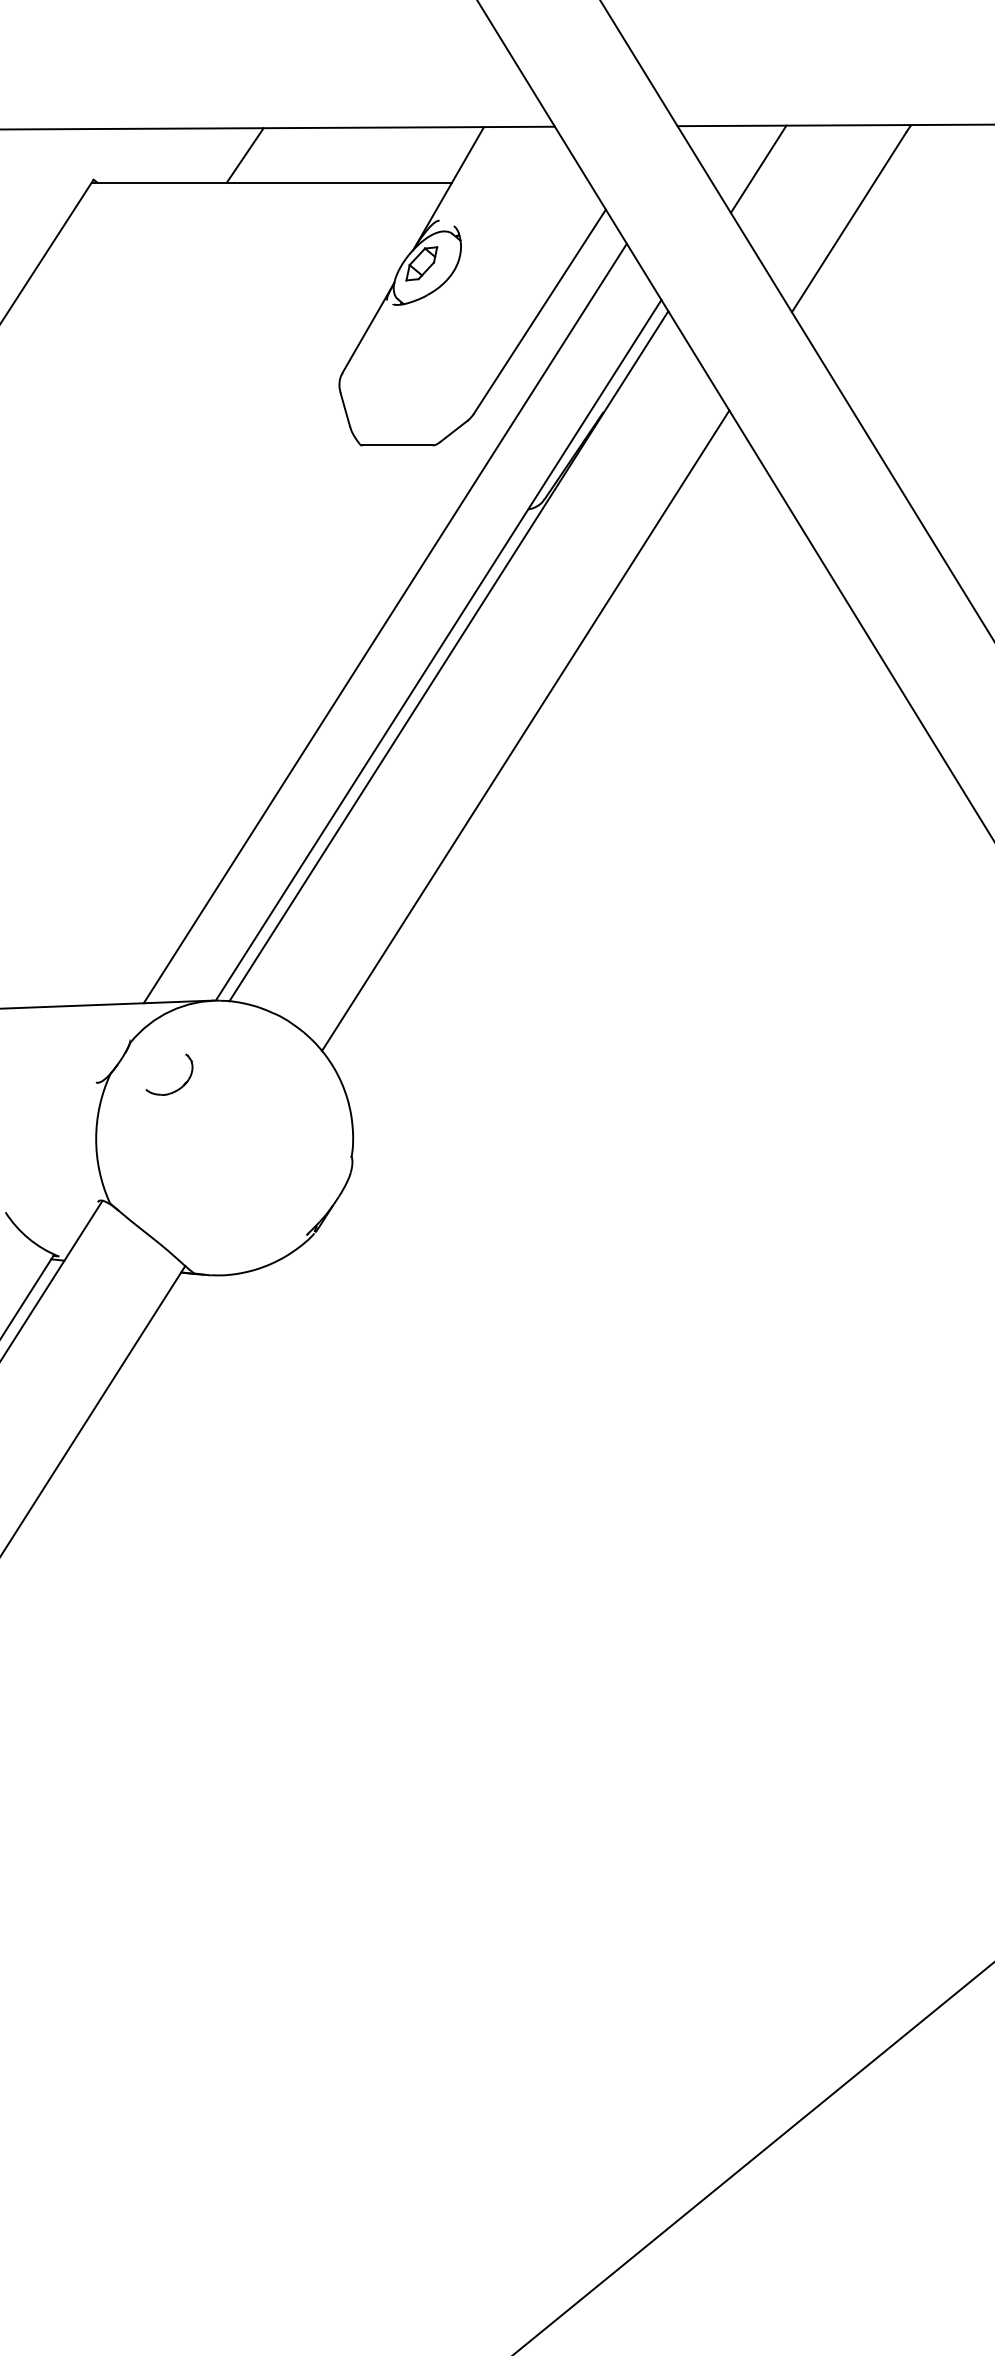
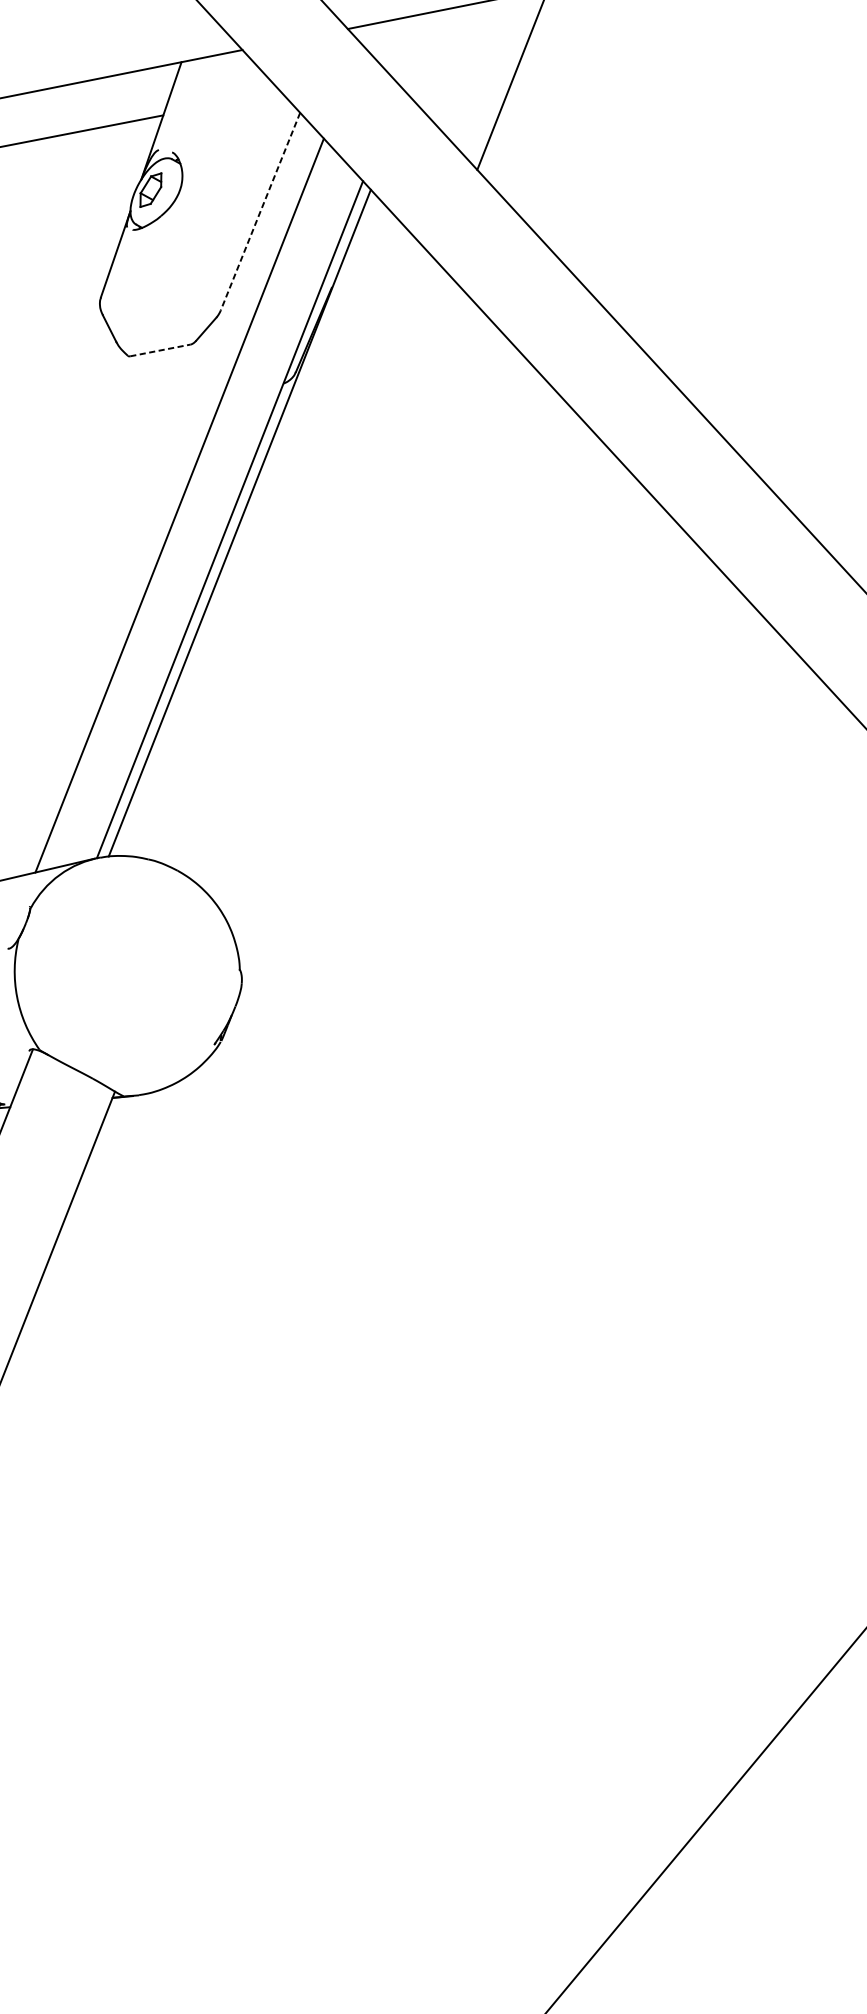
line: (758, 168) -> (424, 51), removed
line: (539, 311) -> (260, 211), solid -> dashed
line: (398, 445) -> (161, 350), solid -> dashed
line: (525, 730) -> (318, 574), removed
part: (179, 1087) -> (80, 939), removed

